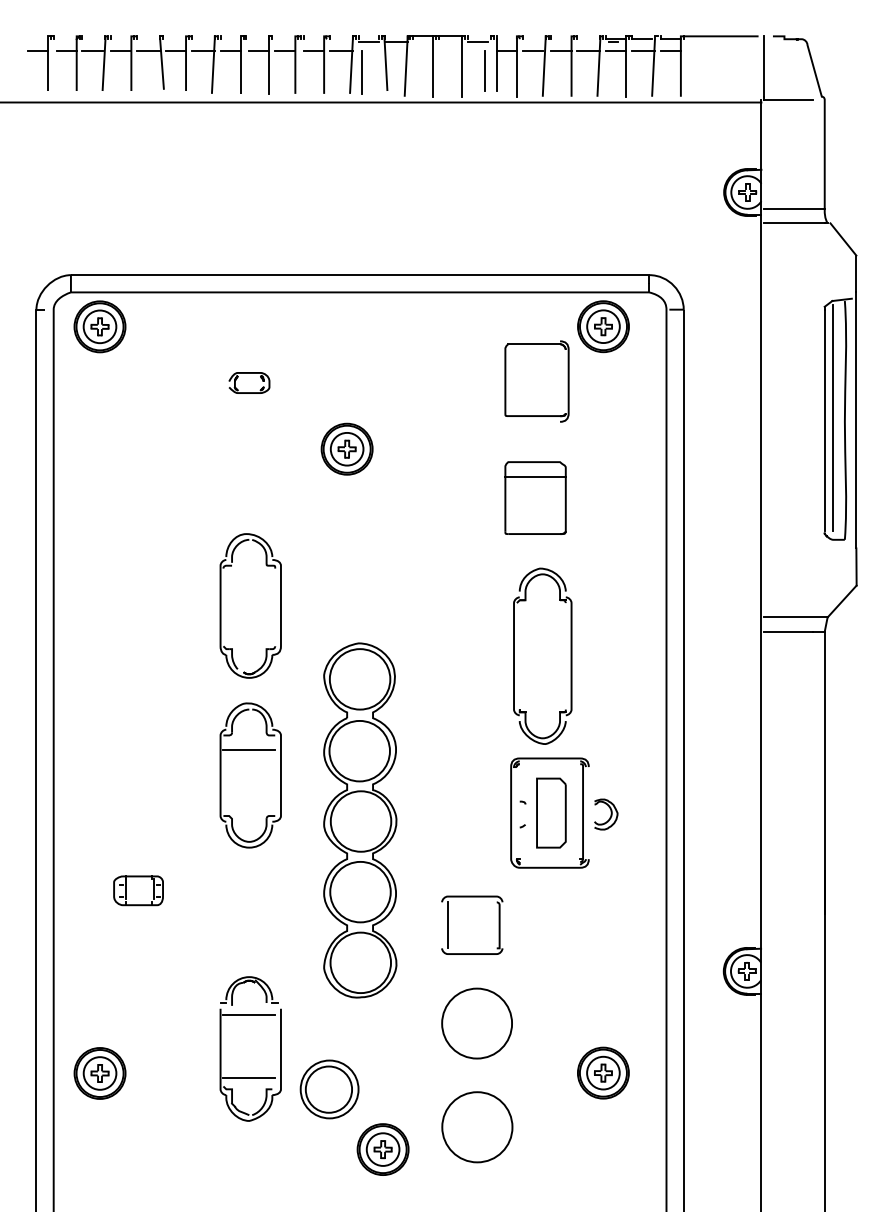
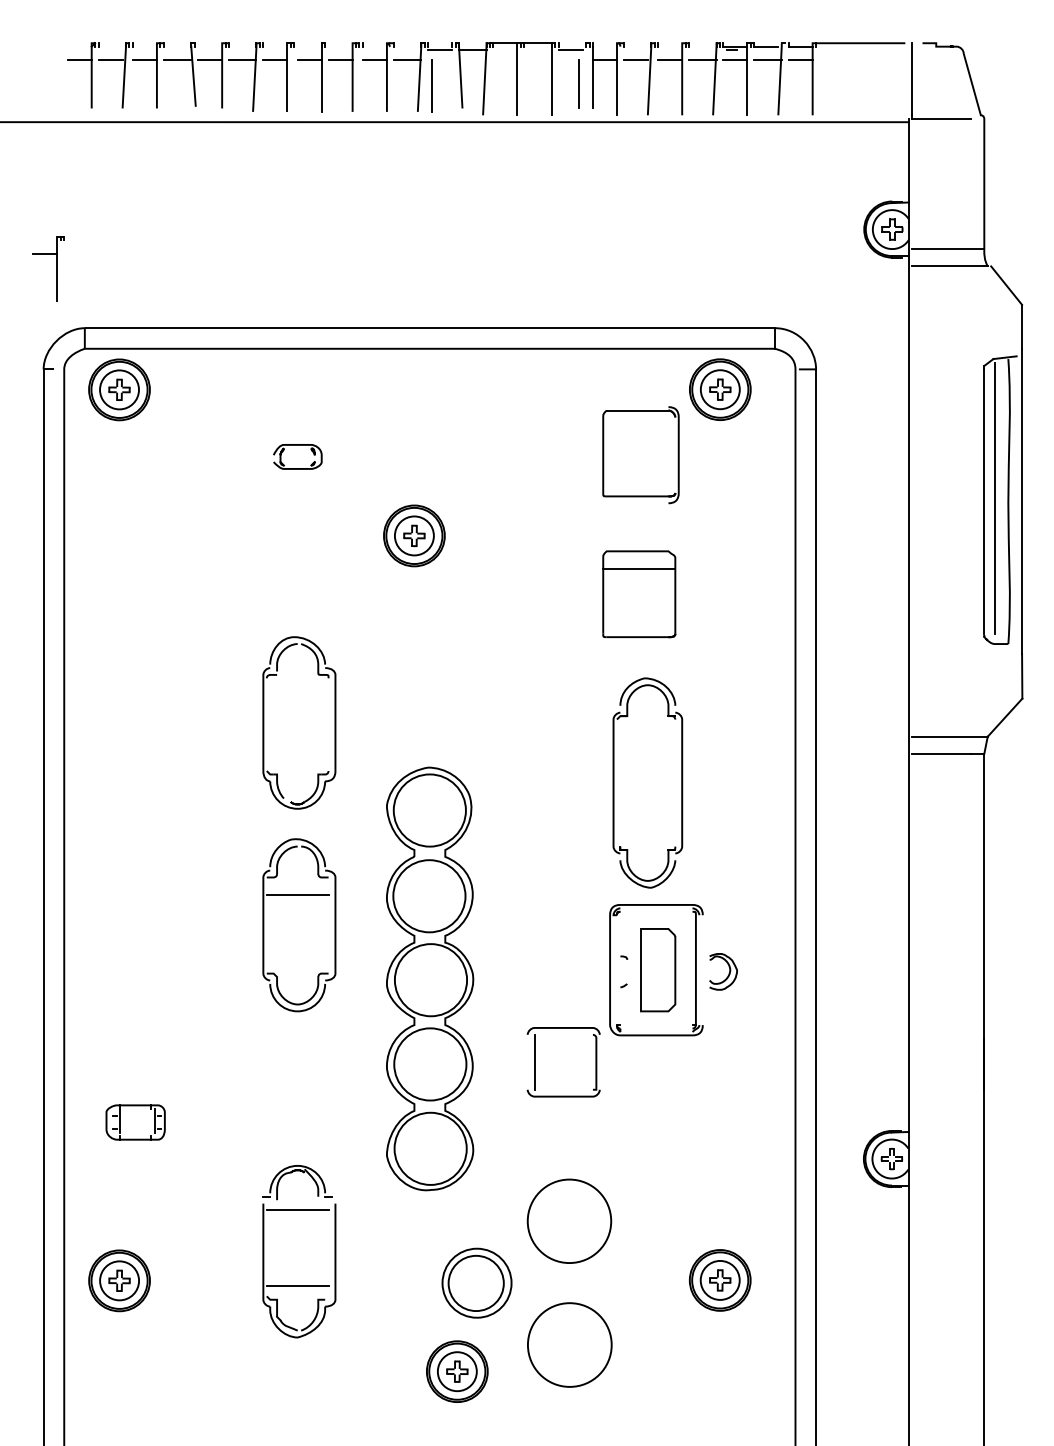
part: (47, 62) -> (56, 267), moved
part: (138, 890) -> (135, 1122), moved
part: (448, 924) -> (535, 1061), moved
part: (329, 1089) -> (476, 1283), moved

